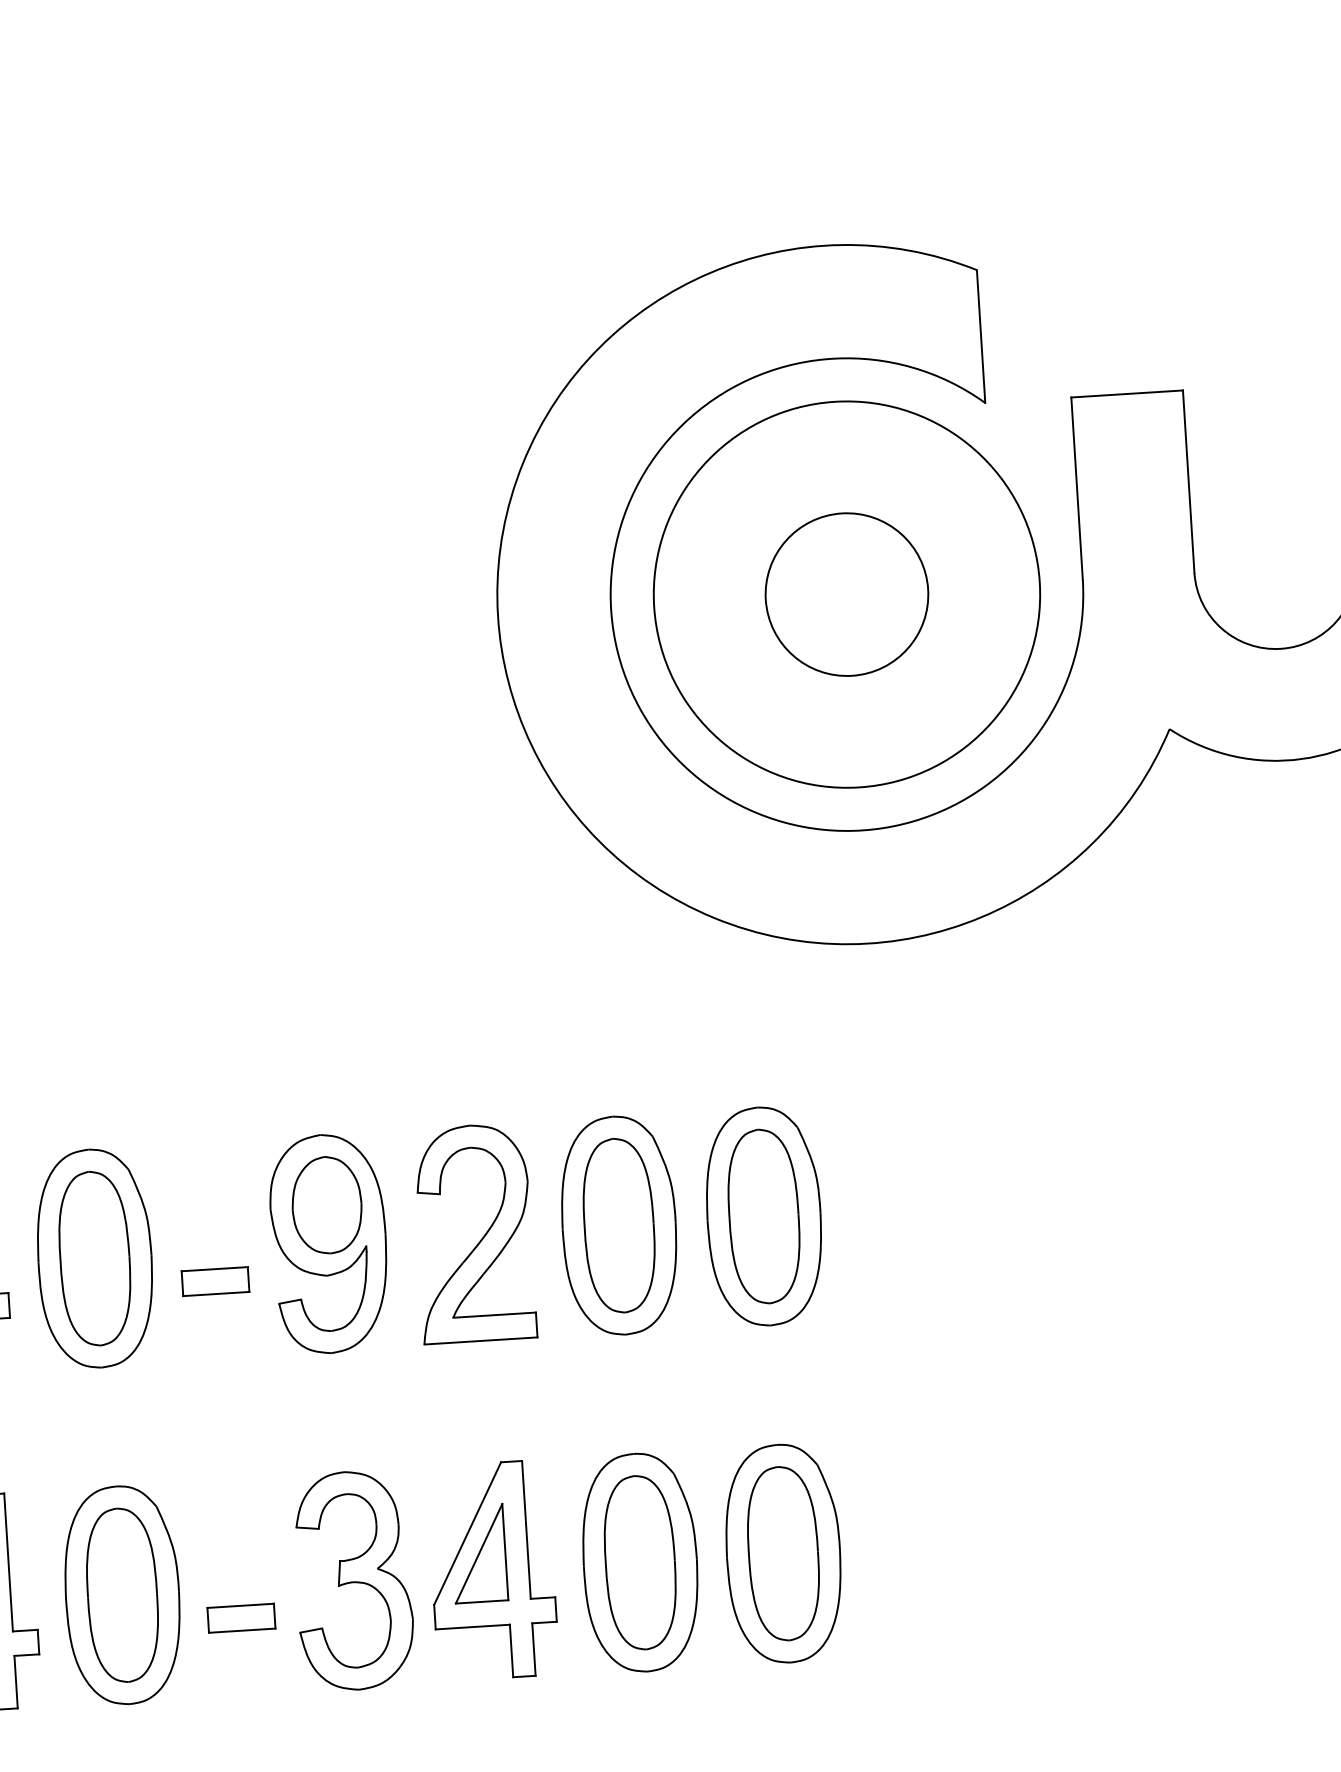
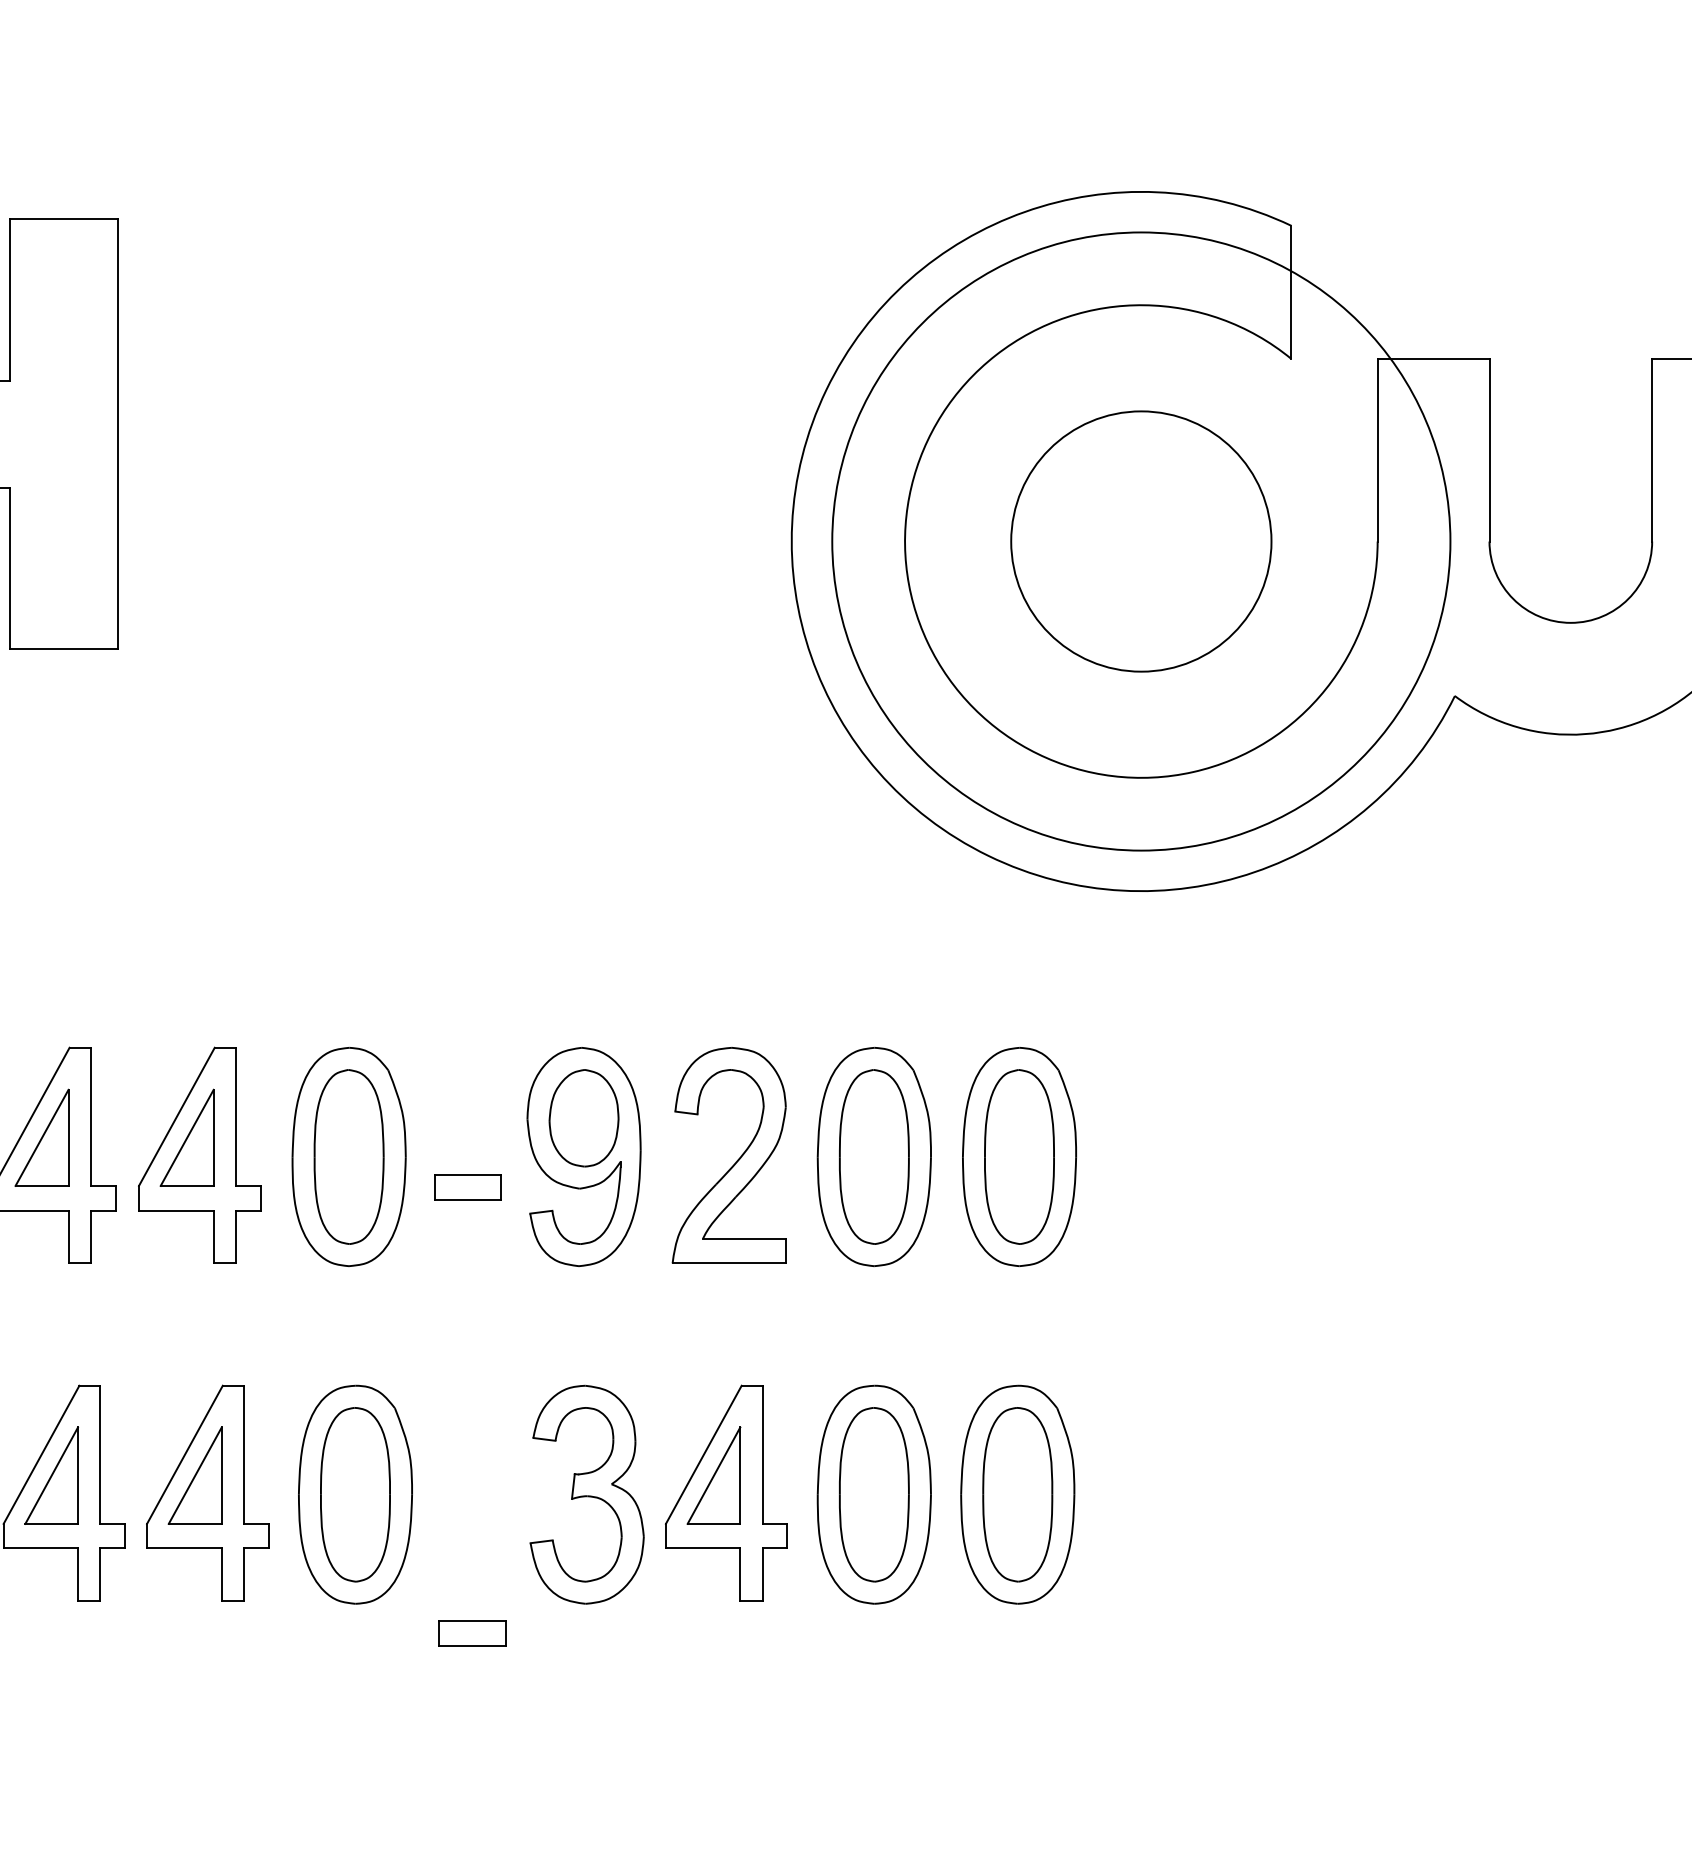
circle: (847, 594) -> (1141, 541), size x1.6
circle: (847, 594) -> (1141, 541), size x1.6
part: (241, 1618) -> (472, 1633), moved

